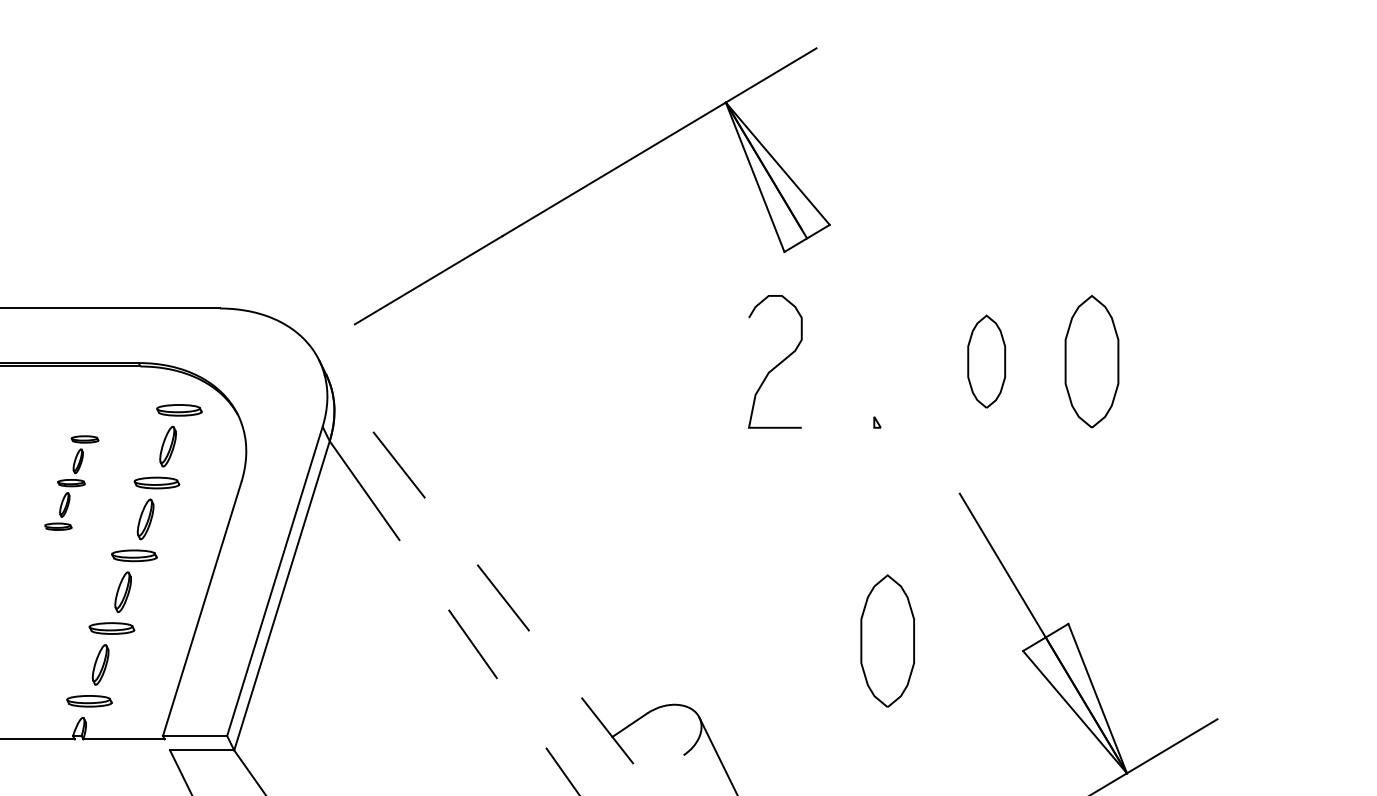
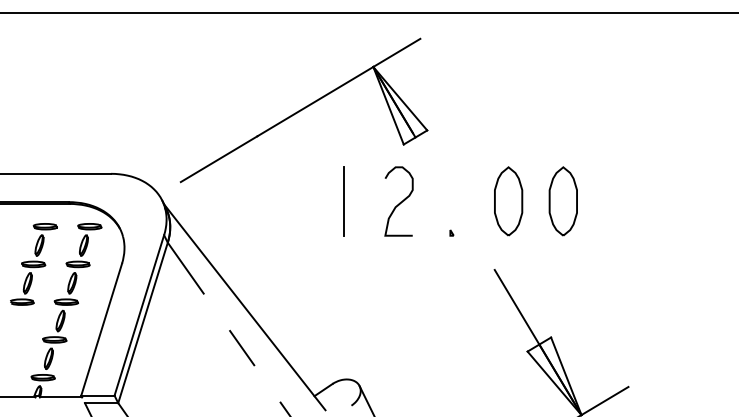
line: (670, 361) -> (344, 201), added
part: (986, 361) -> (508, 201), size x1.43
part: (70, 483) -> (33, 264), size x1.67
line: (477, 566) -> (244, 307), dashed -> solid
part: (886, 641) -> (456, 346), removed

